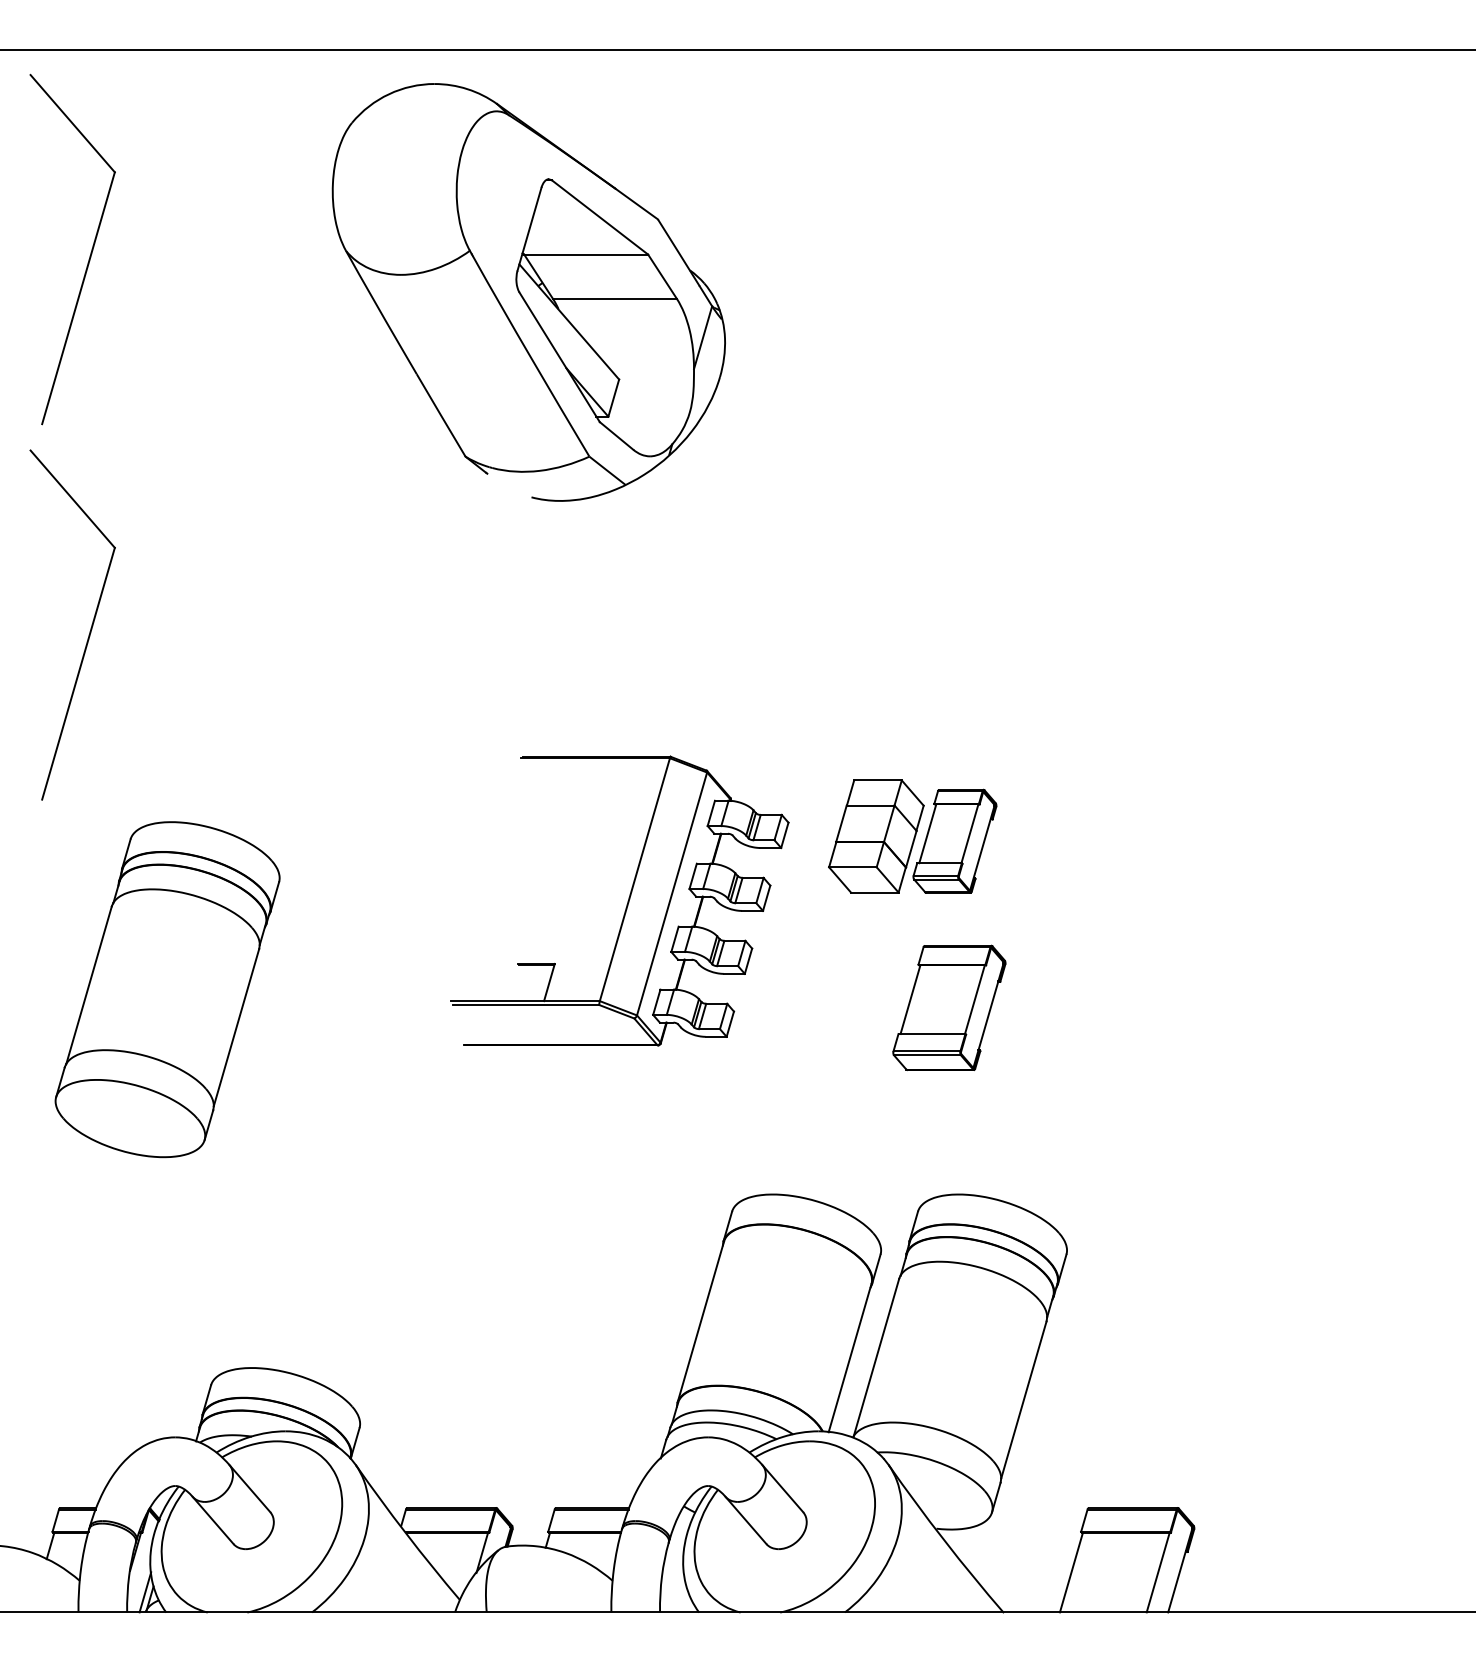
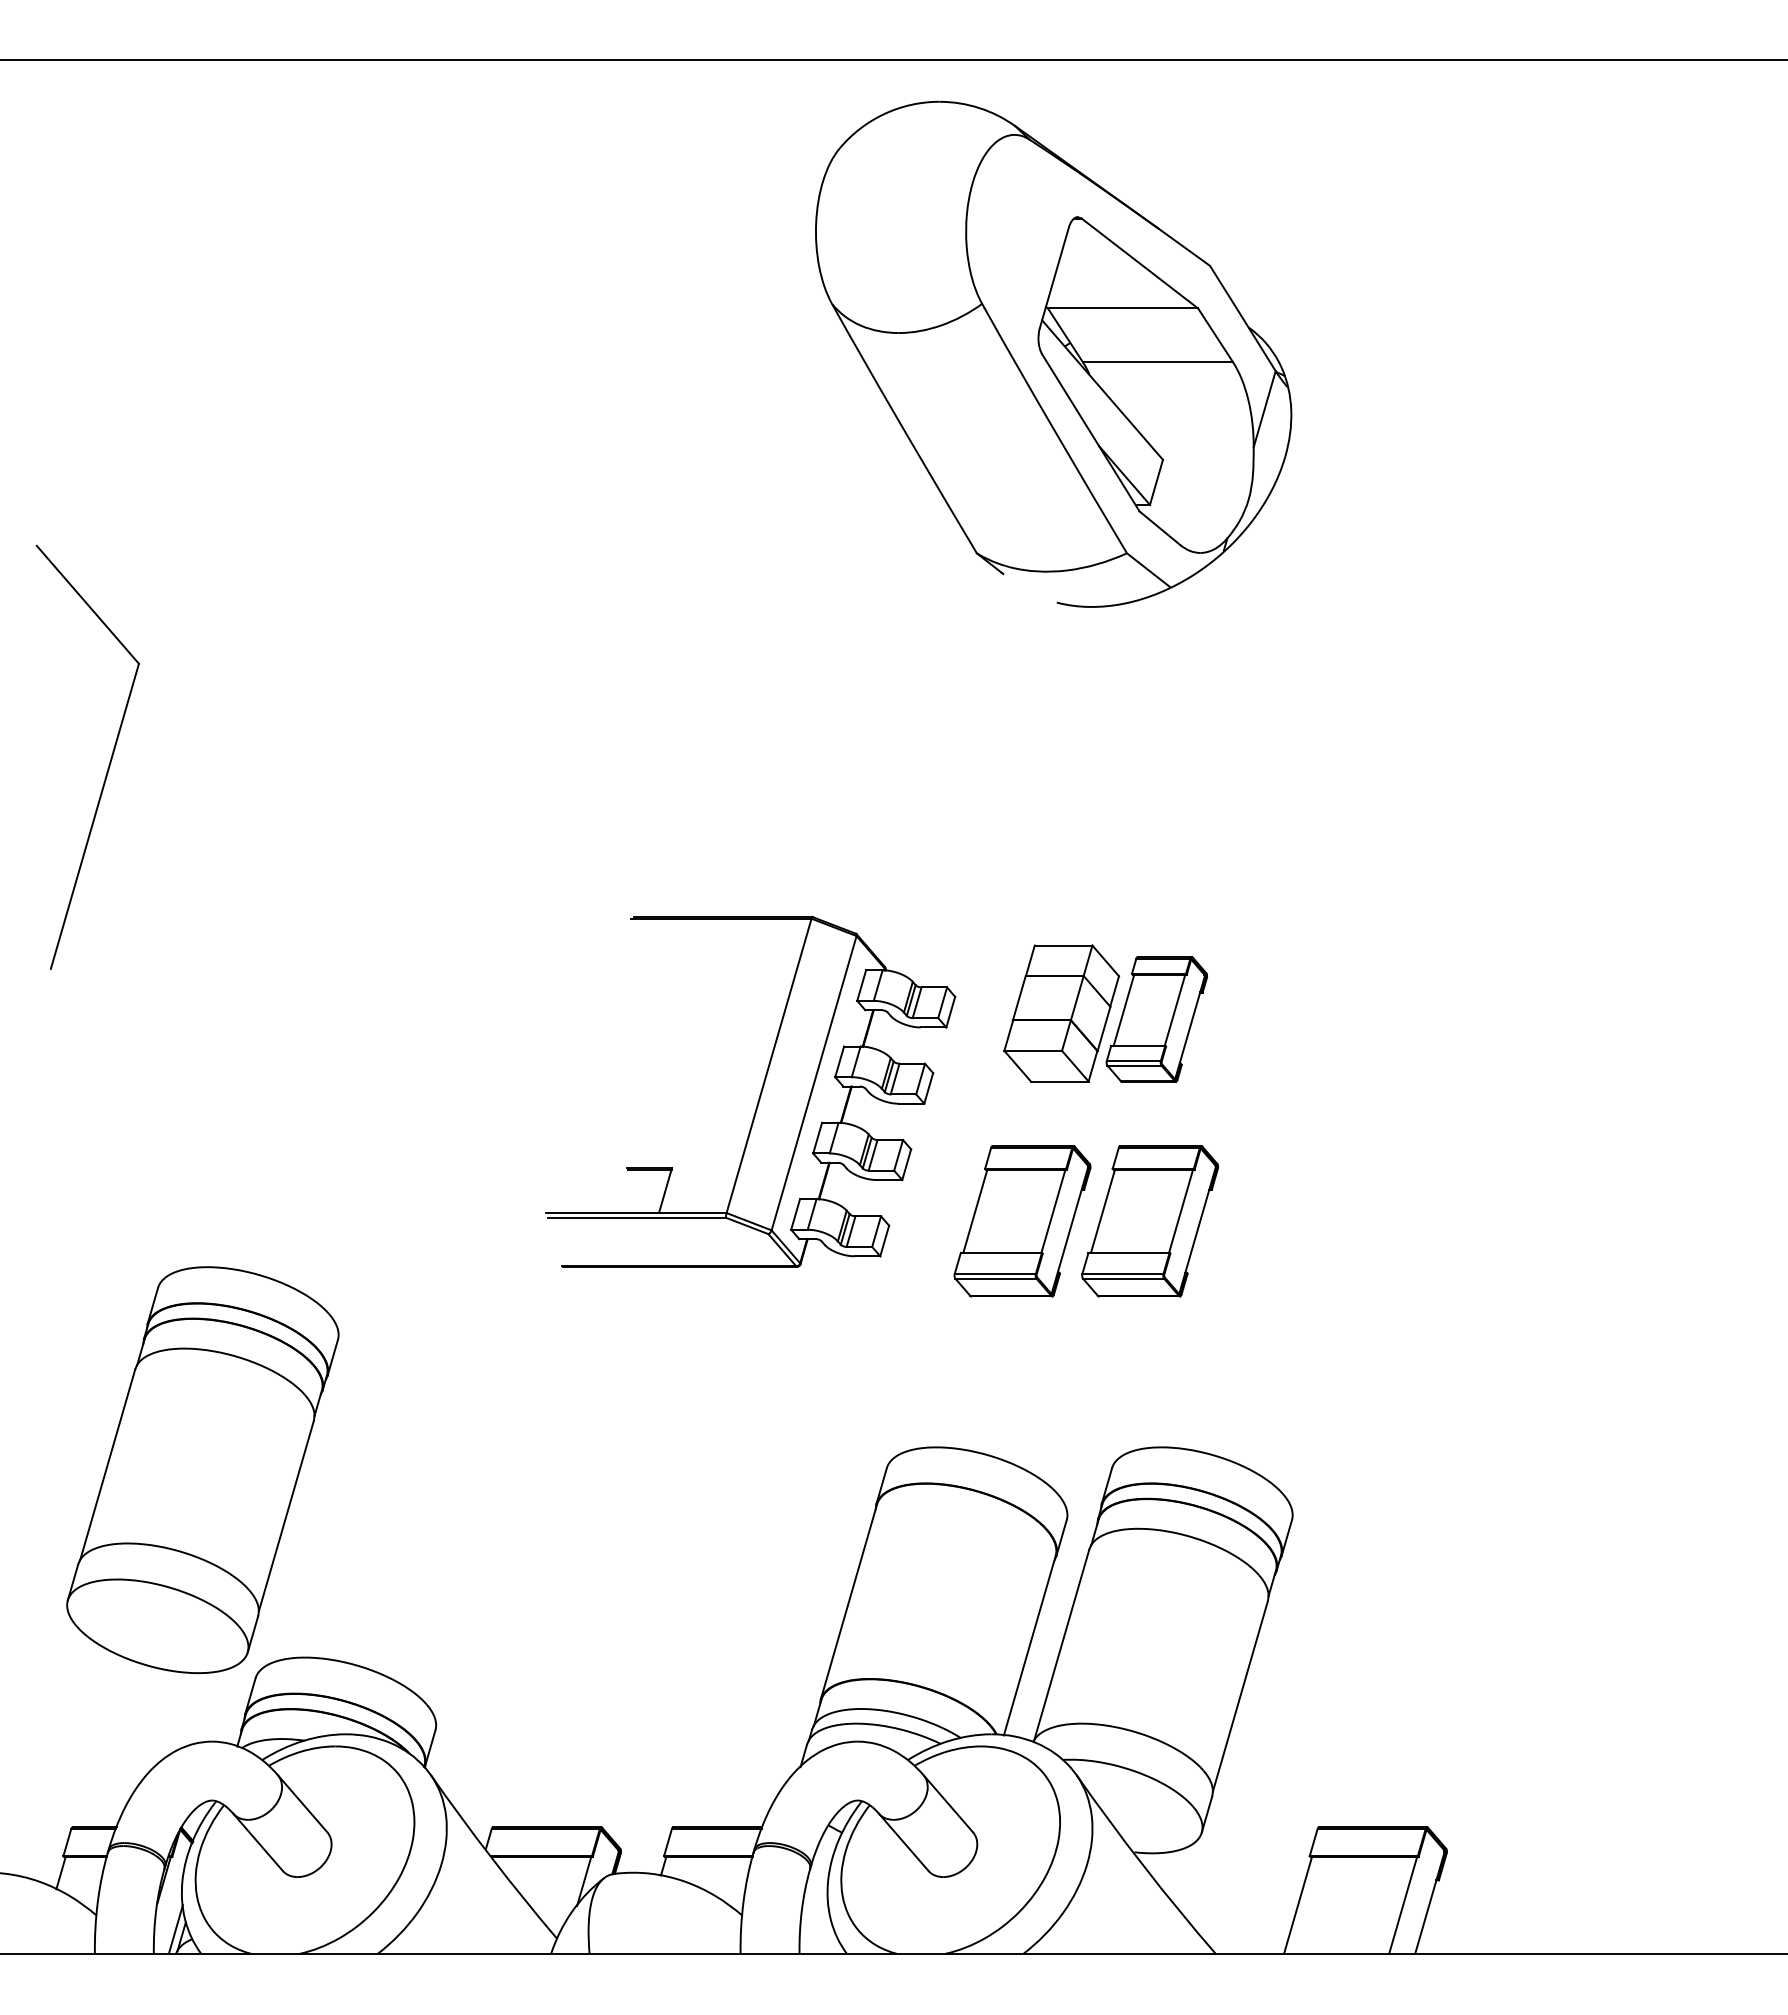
part: (90, 252) -> (109, 306), removed
part: (528, 291) -> (1053, 353), moved
part: (167, 989) -> (202, 1469), moved
part: (844, 1008) -> (1022, 1221), added

